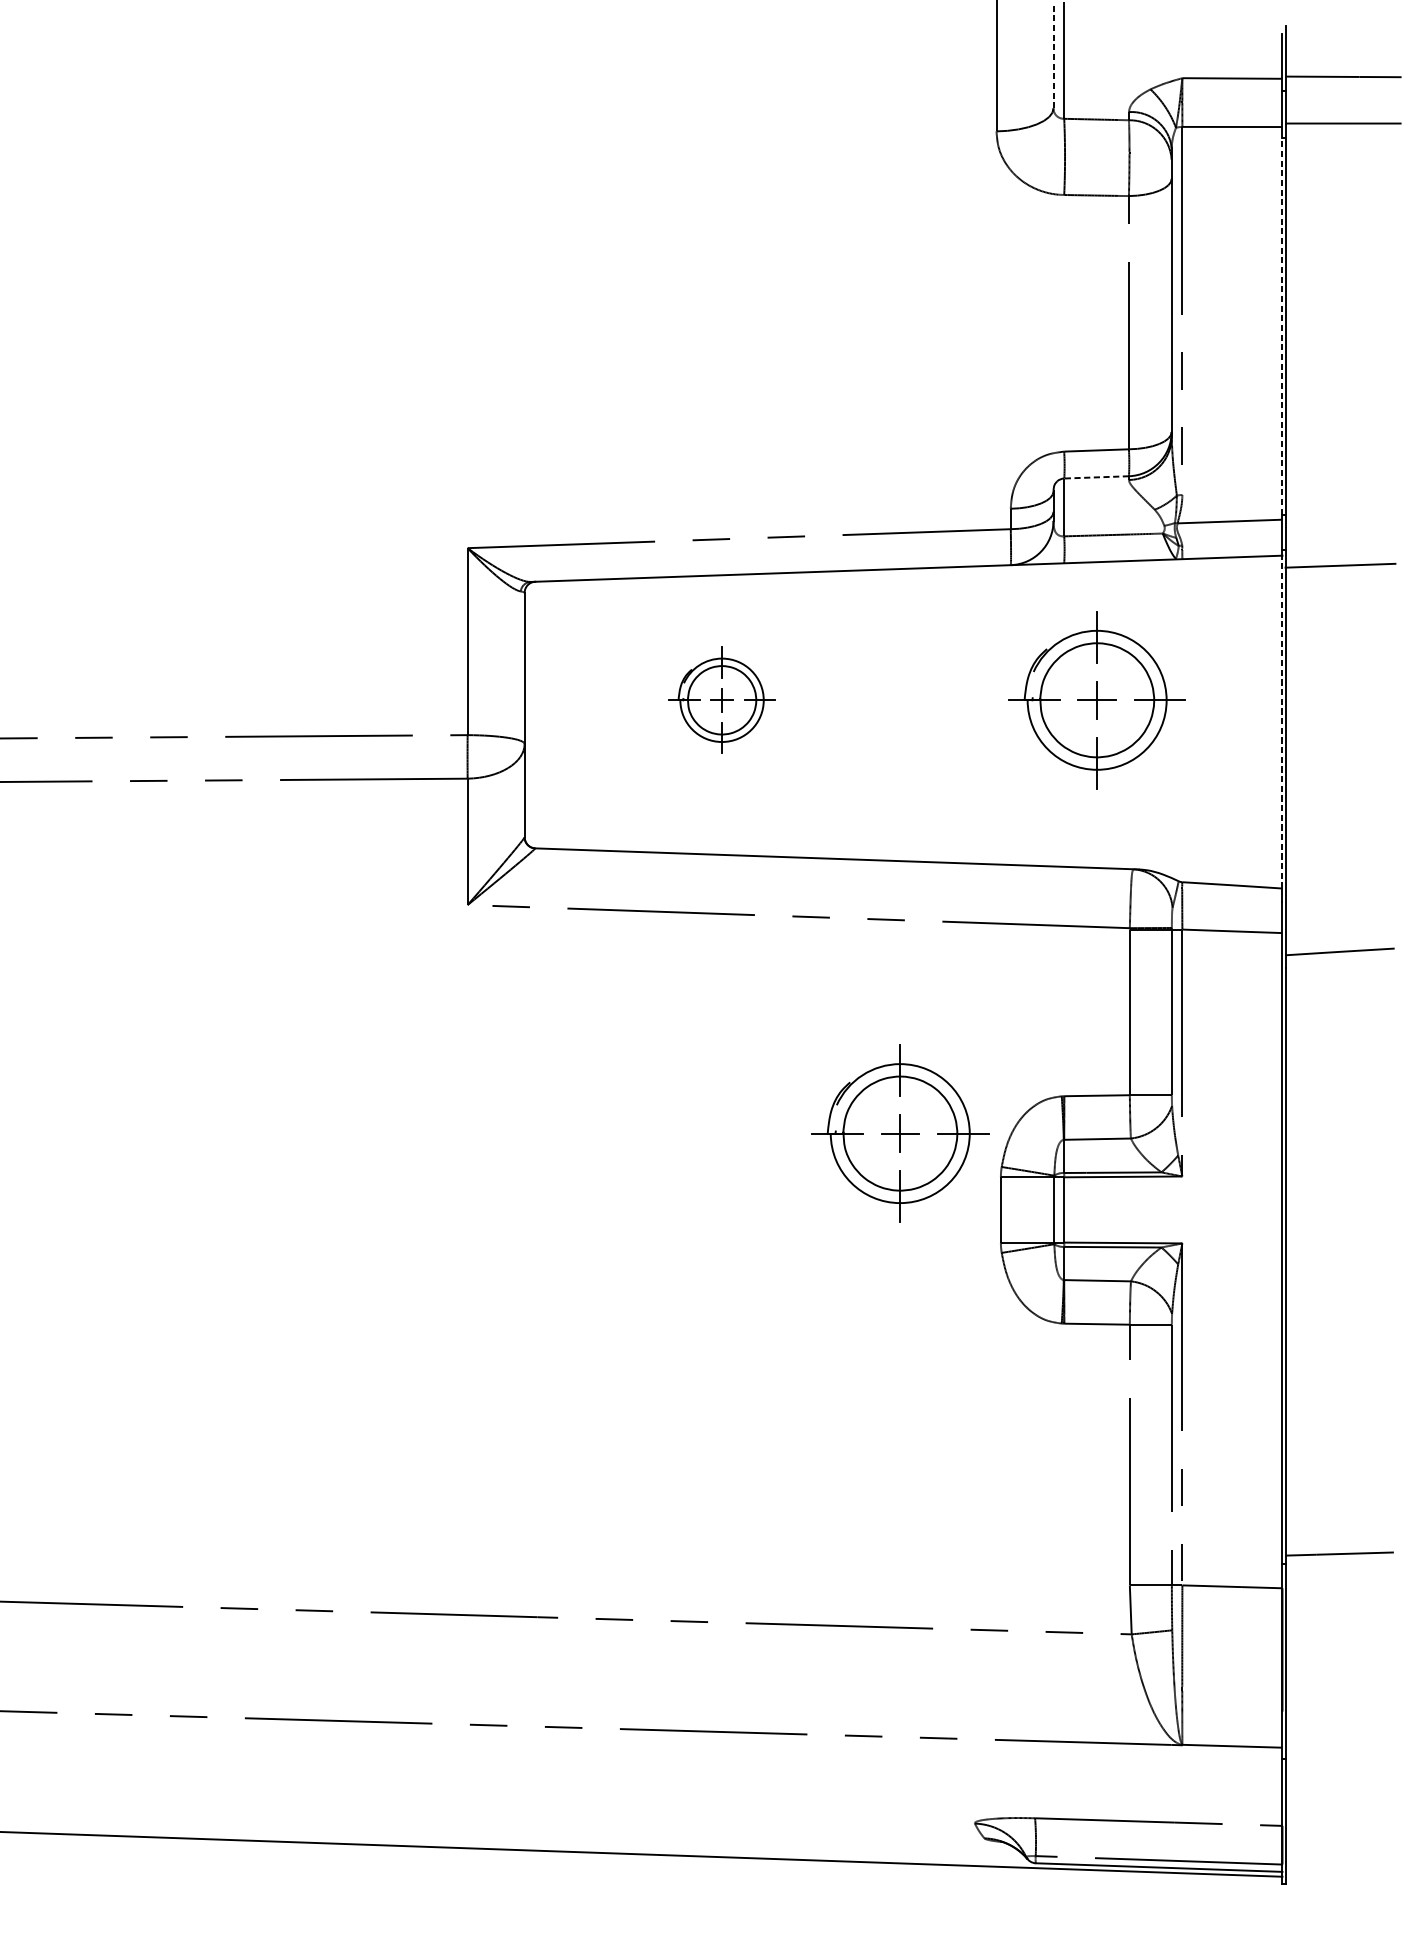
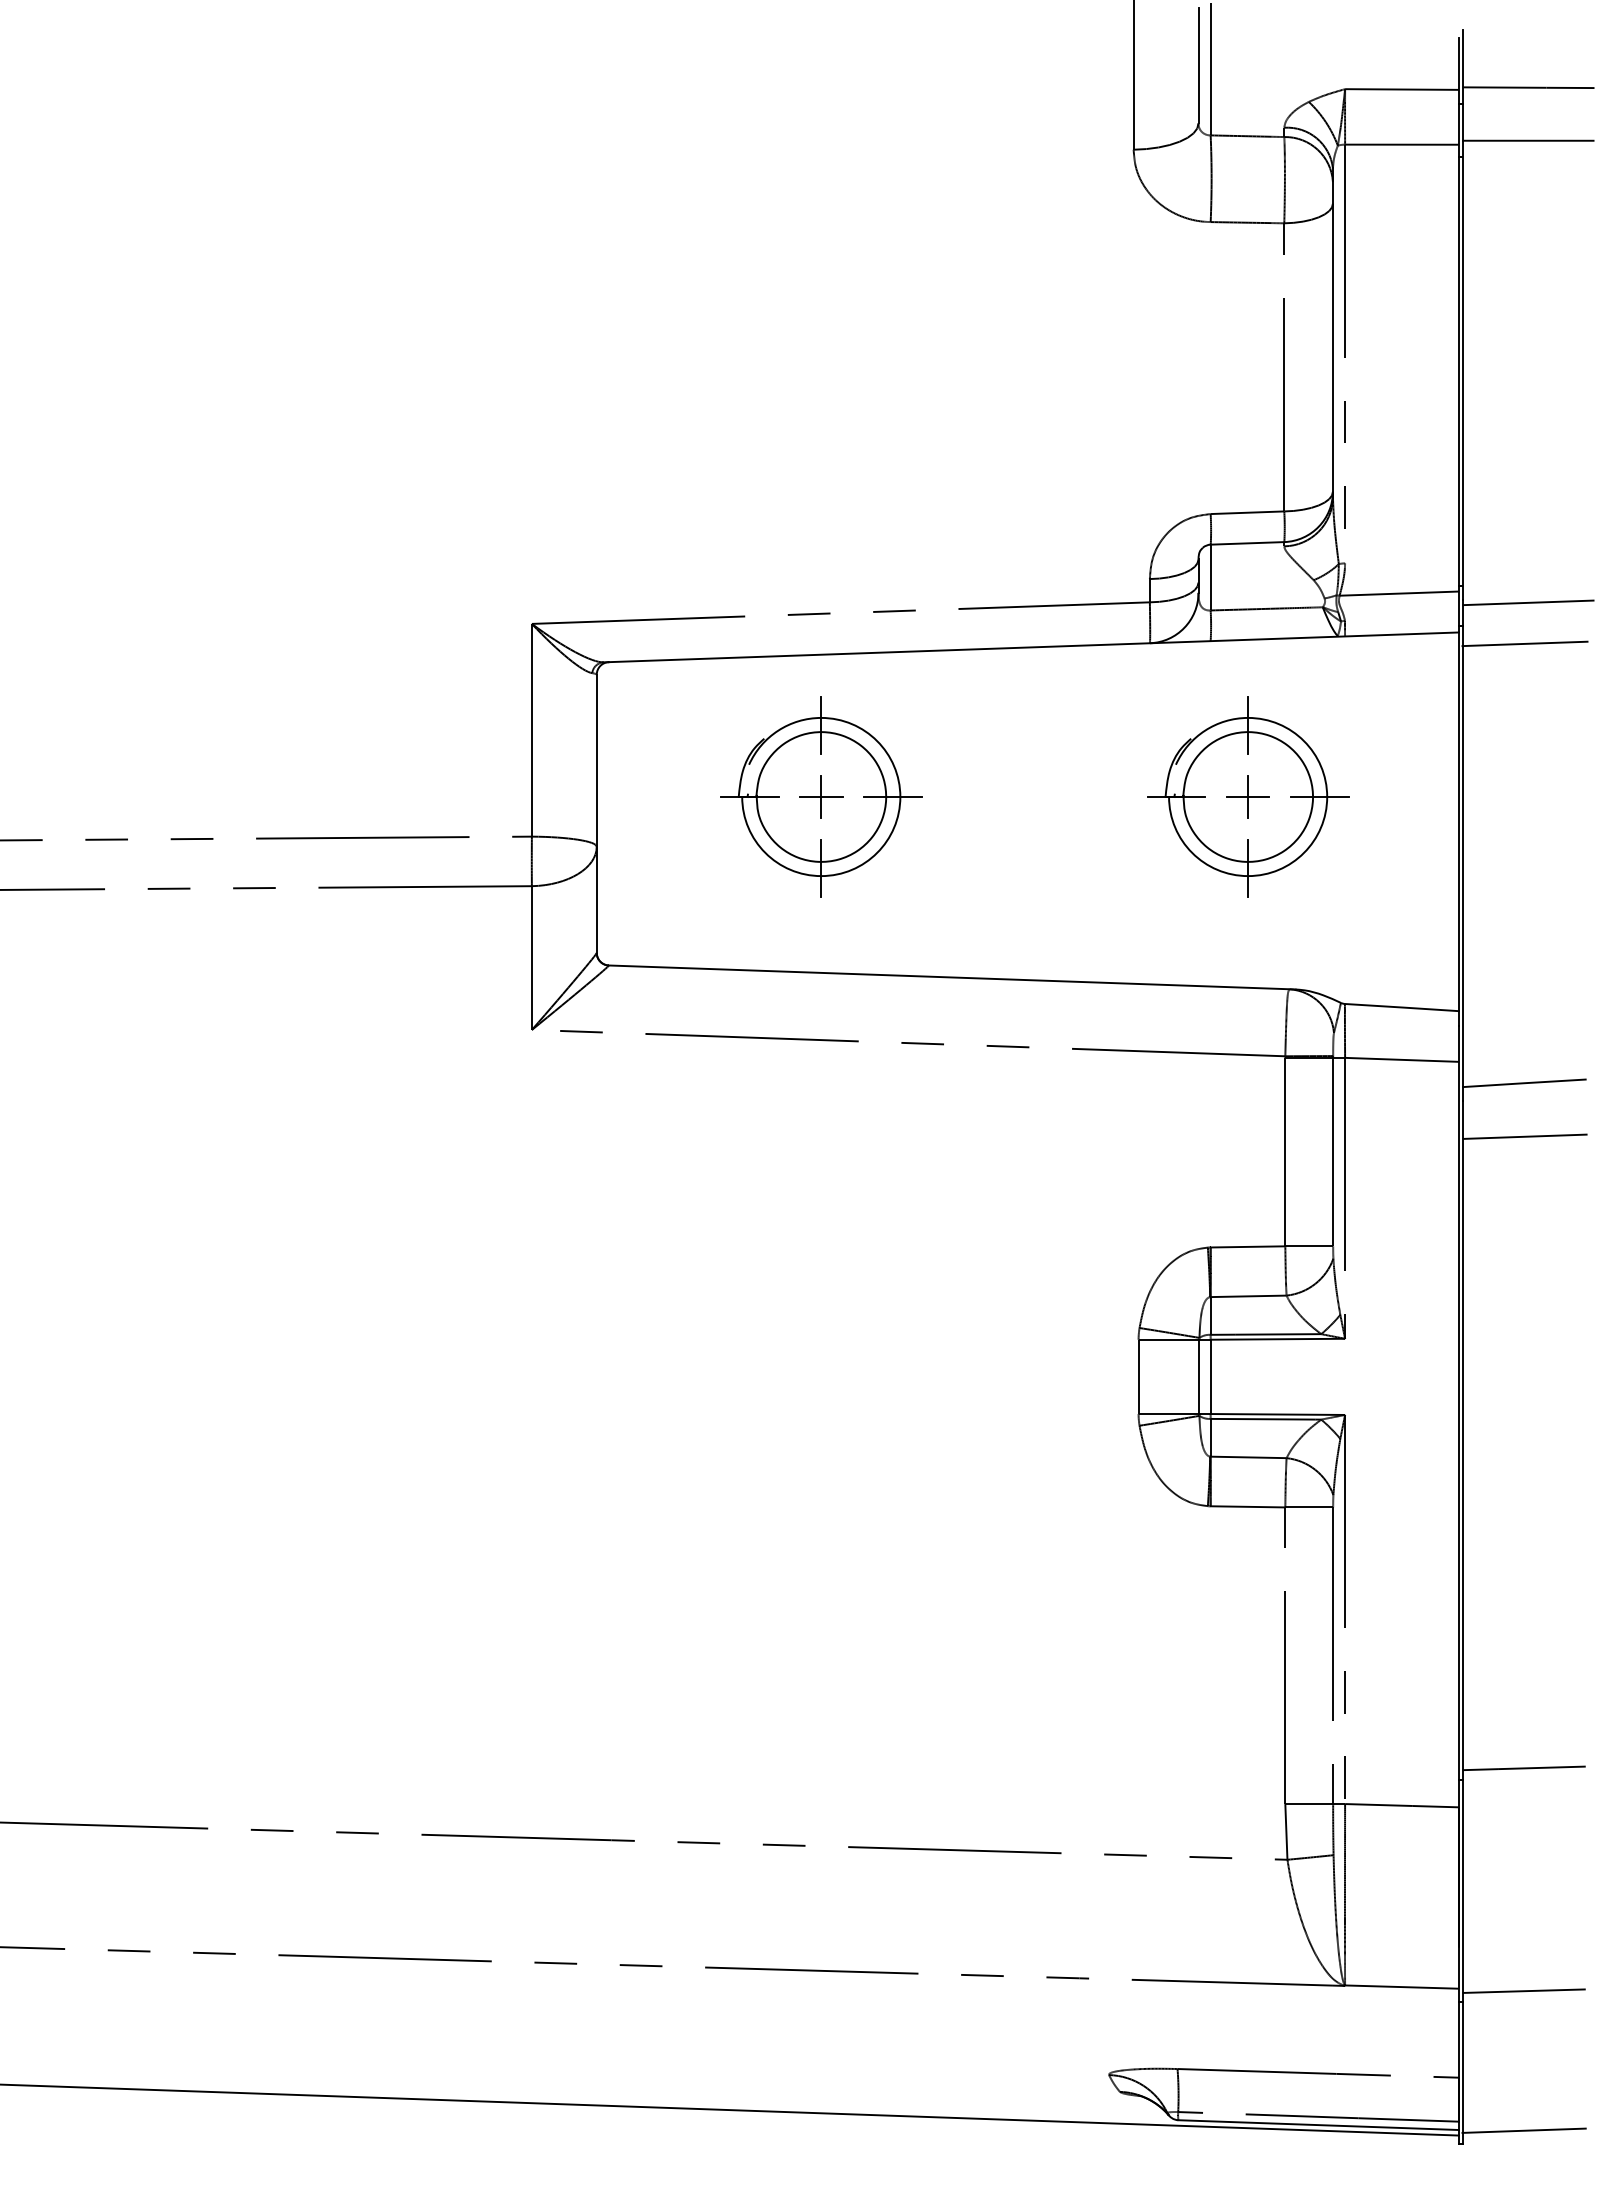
line: (1053, 57) -> (1198, 65), dashed -> solid
line: (1282, 326) -> (1458, 371), dashed -> solid
line: (1096, 477) -> (1247, 543), dashed -> solid
line: (1343, 529) -> (1528, 602), added
part: (722, 699) -> (821, 796), size x1.67
line: (1282, 721) -> (1458, 821), dashed -> solid
line: (1340, 998) -> (1524, 1136), added
part: (900, 1133) -> (1024, 1289), removed
line: (1339, 1749) -> (1523, 1990), added
line: (1339, 1872) -> (1523, 2130), added

